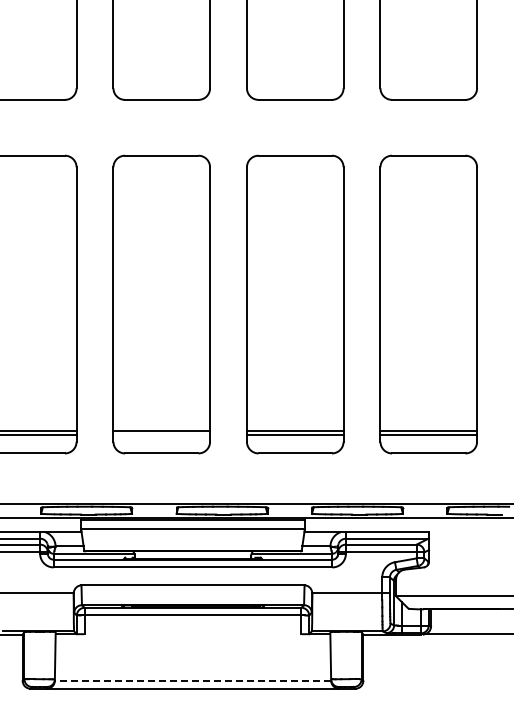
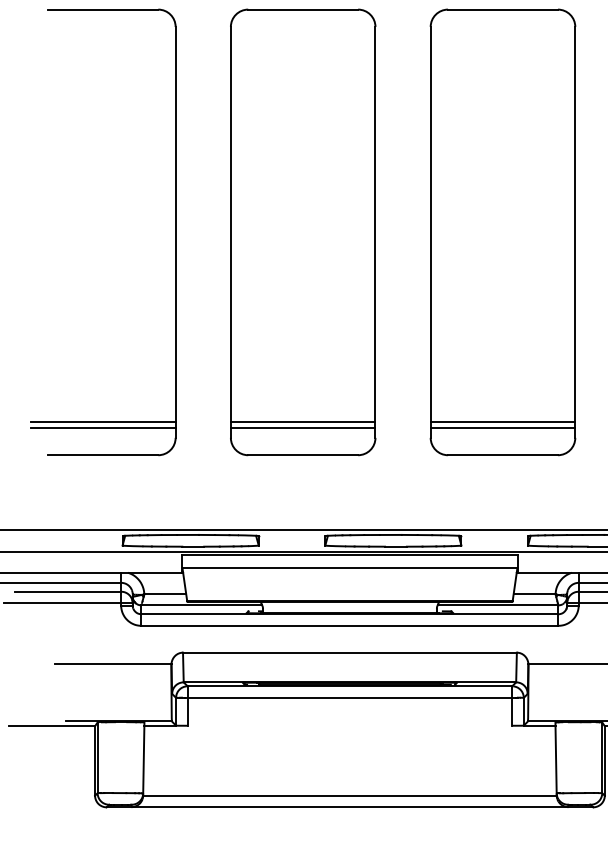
line: (161, 435) -> (302, 428), added
line: (192, 680) -> (349, 795), dashed -> solid

